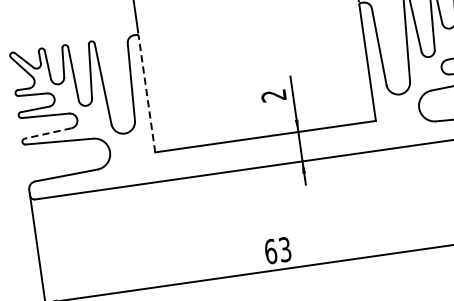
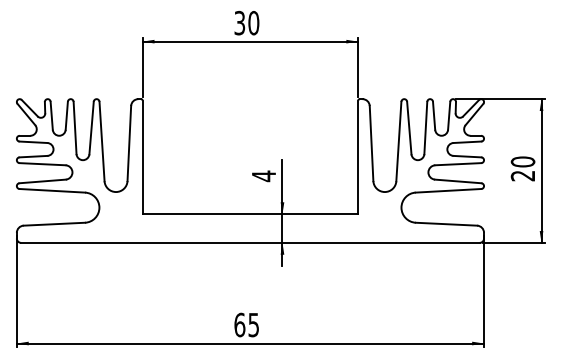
line: (146, 94) -> (142, 157), dashed -> solid
text: (273, 96) -> (263, 176), 2 -> 4
line: (48, 133) -> (42, 181), dashed -> solid
text: (285, 248) -> (254, 324), 63 -> 65

